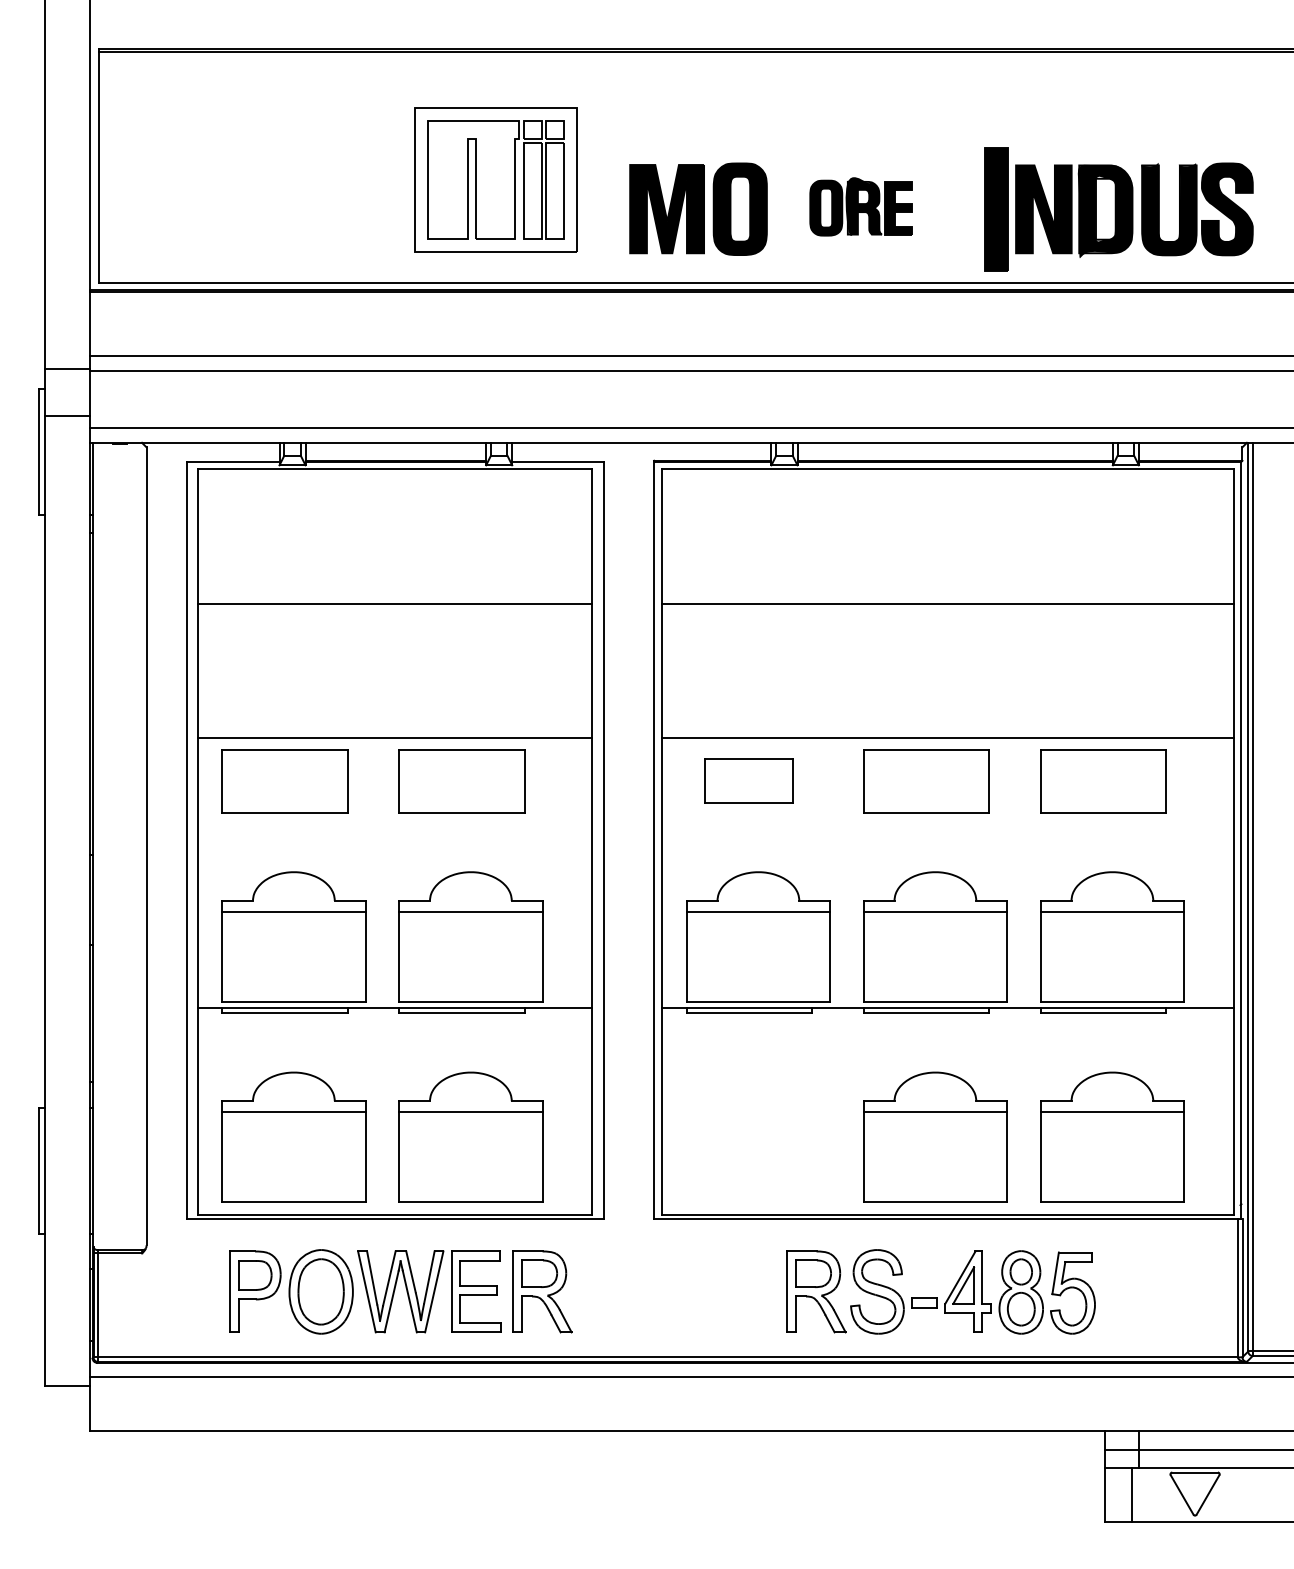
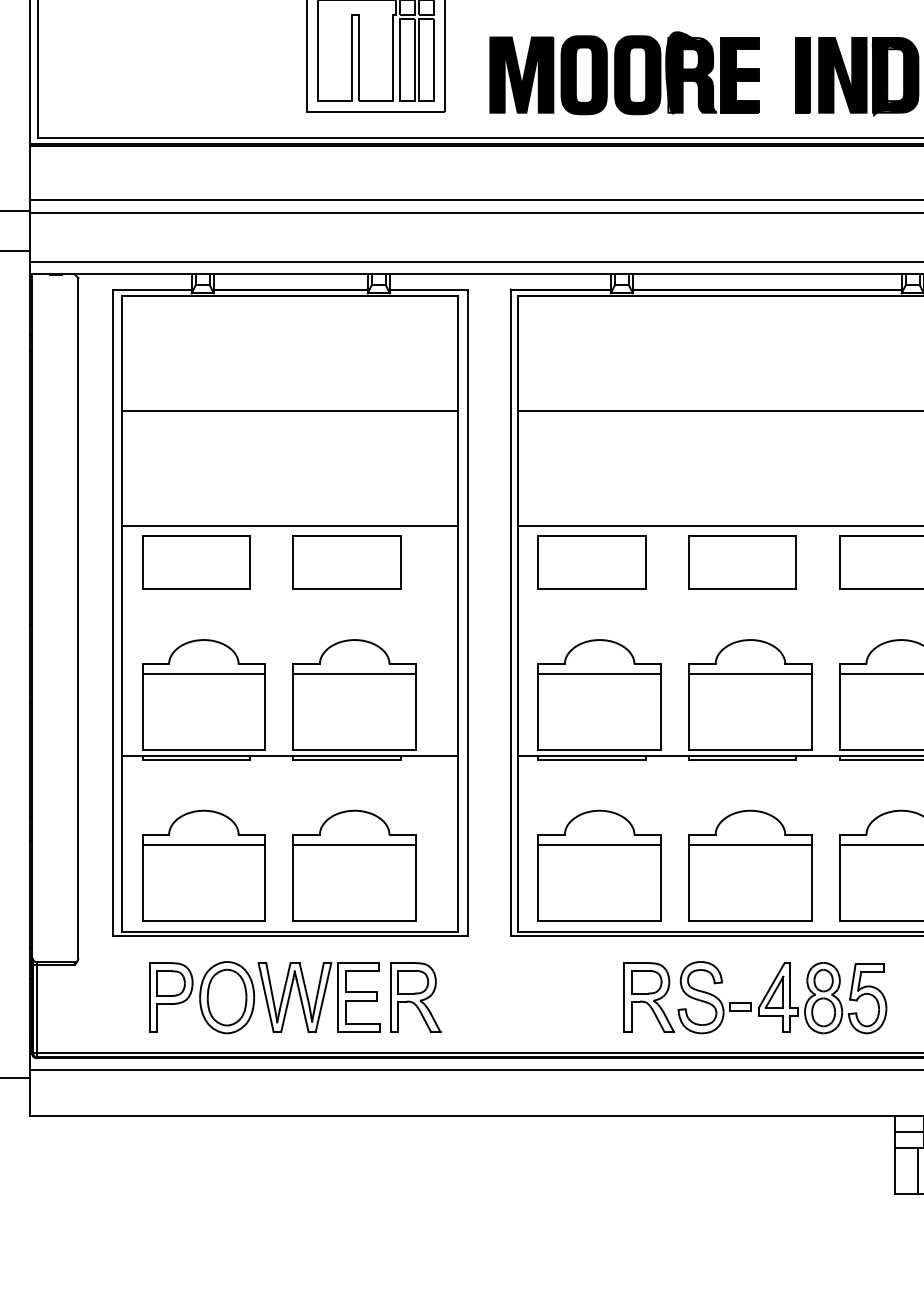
part: (860, 206) -> (686, 72), size x1.67
part: (996, 208) -> (802, 74), size x0.71
part: (749, 781) -> (592, 562), size x1.43
part: (758, 1136) -> (599, 865), added

